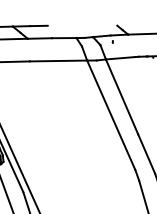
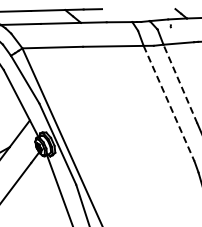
line: (122, 97) -> (180, 84), solid -> dashed
line: (111, 116) -> (169, 104), solid -> dashed

